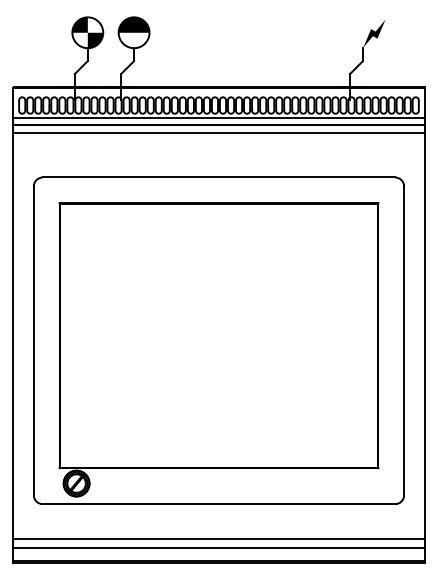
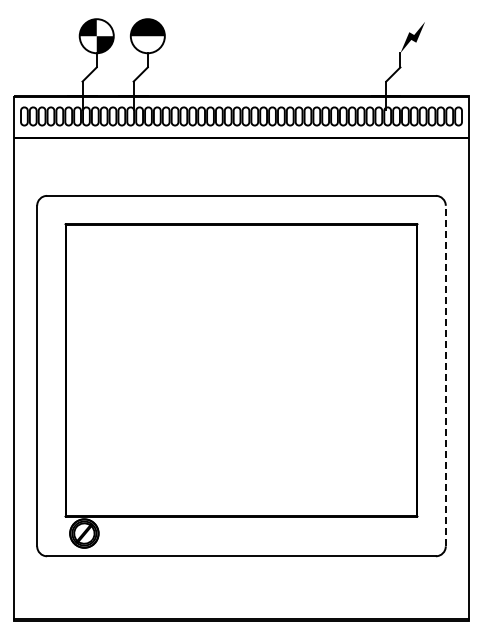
line: (219, 118) -> (241, 130), removed
line: (219, 132) -> (241, 146), removed
line: (403, 340) -> (445, 375), solid -> dashed
line: (219, 538) -> (241, 594), removed
line: (219, 547) -> (241, 604), removed

